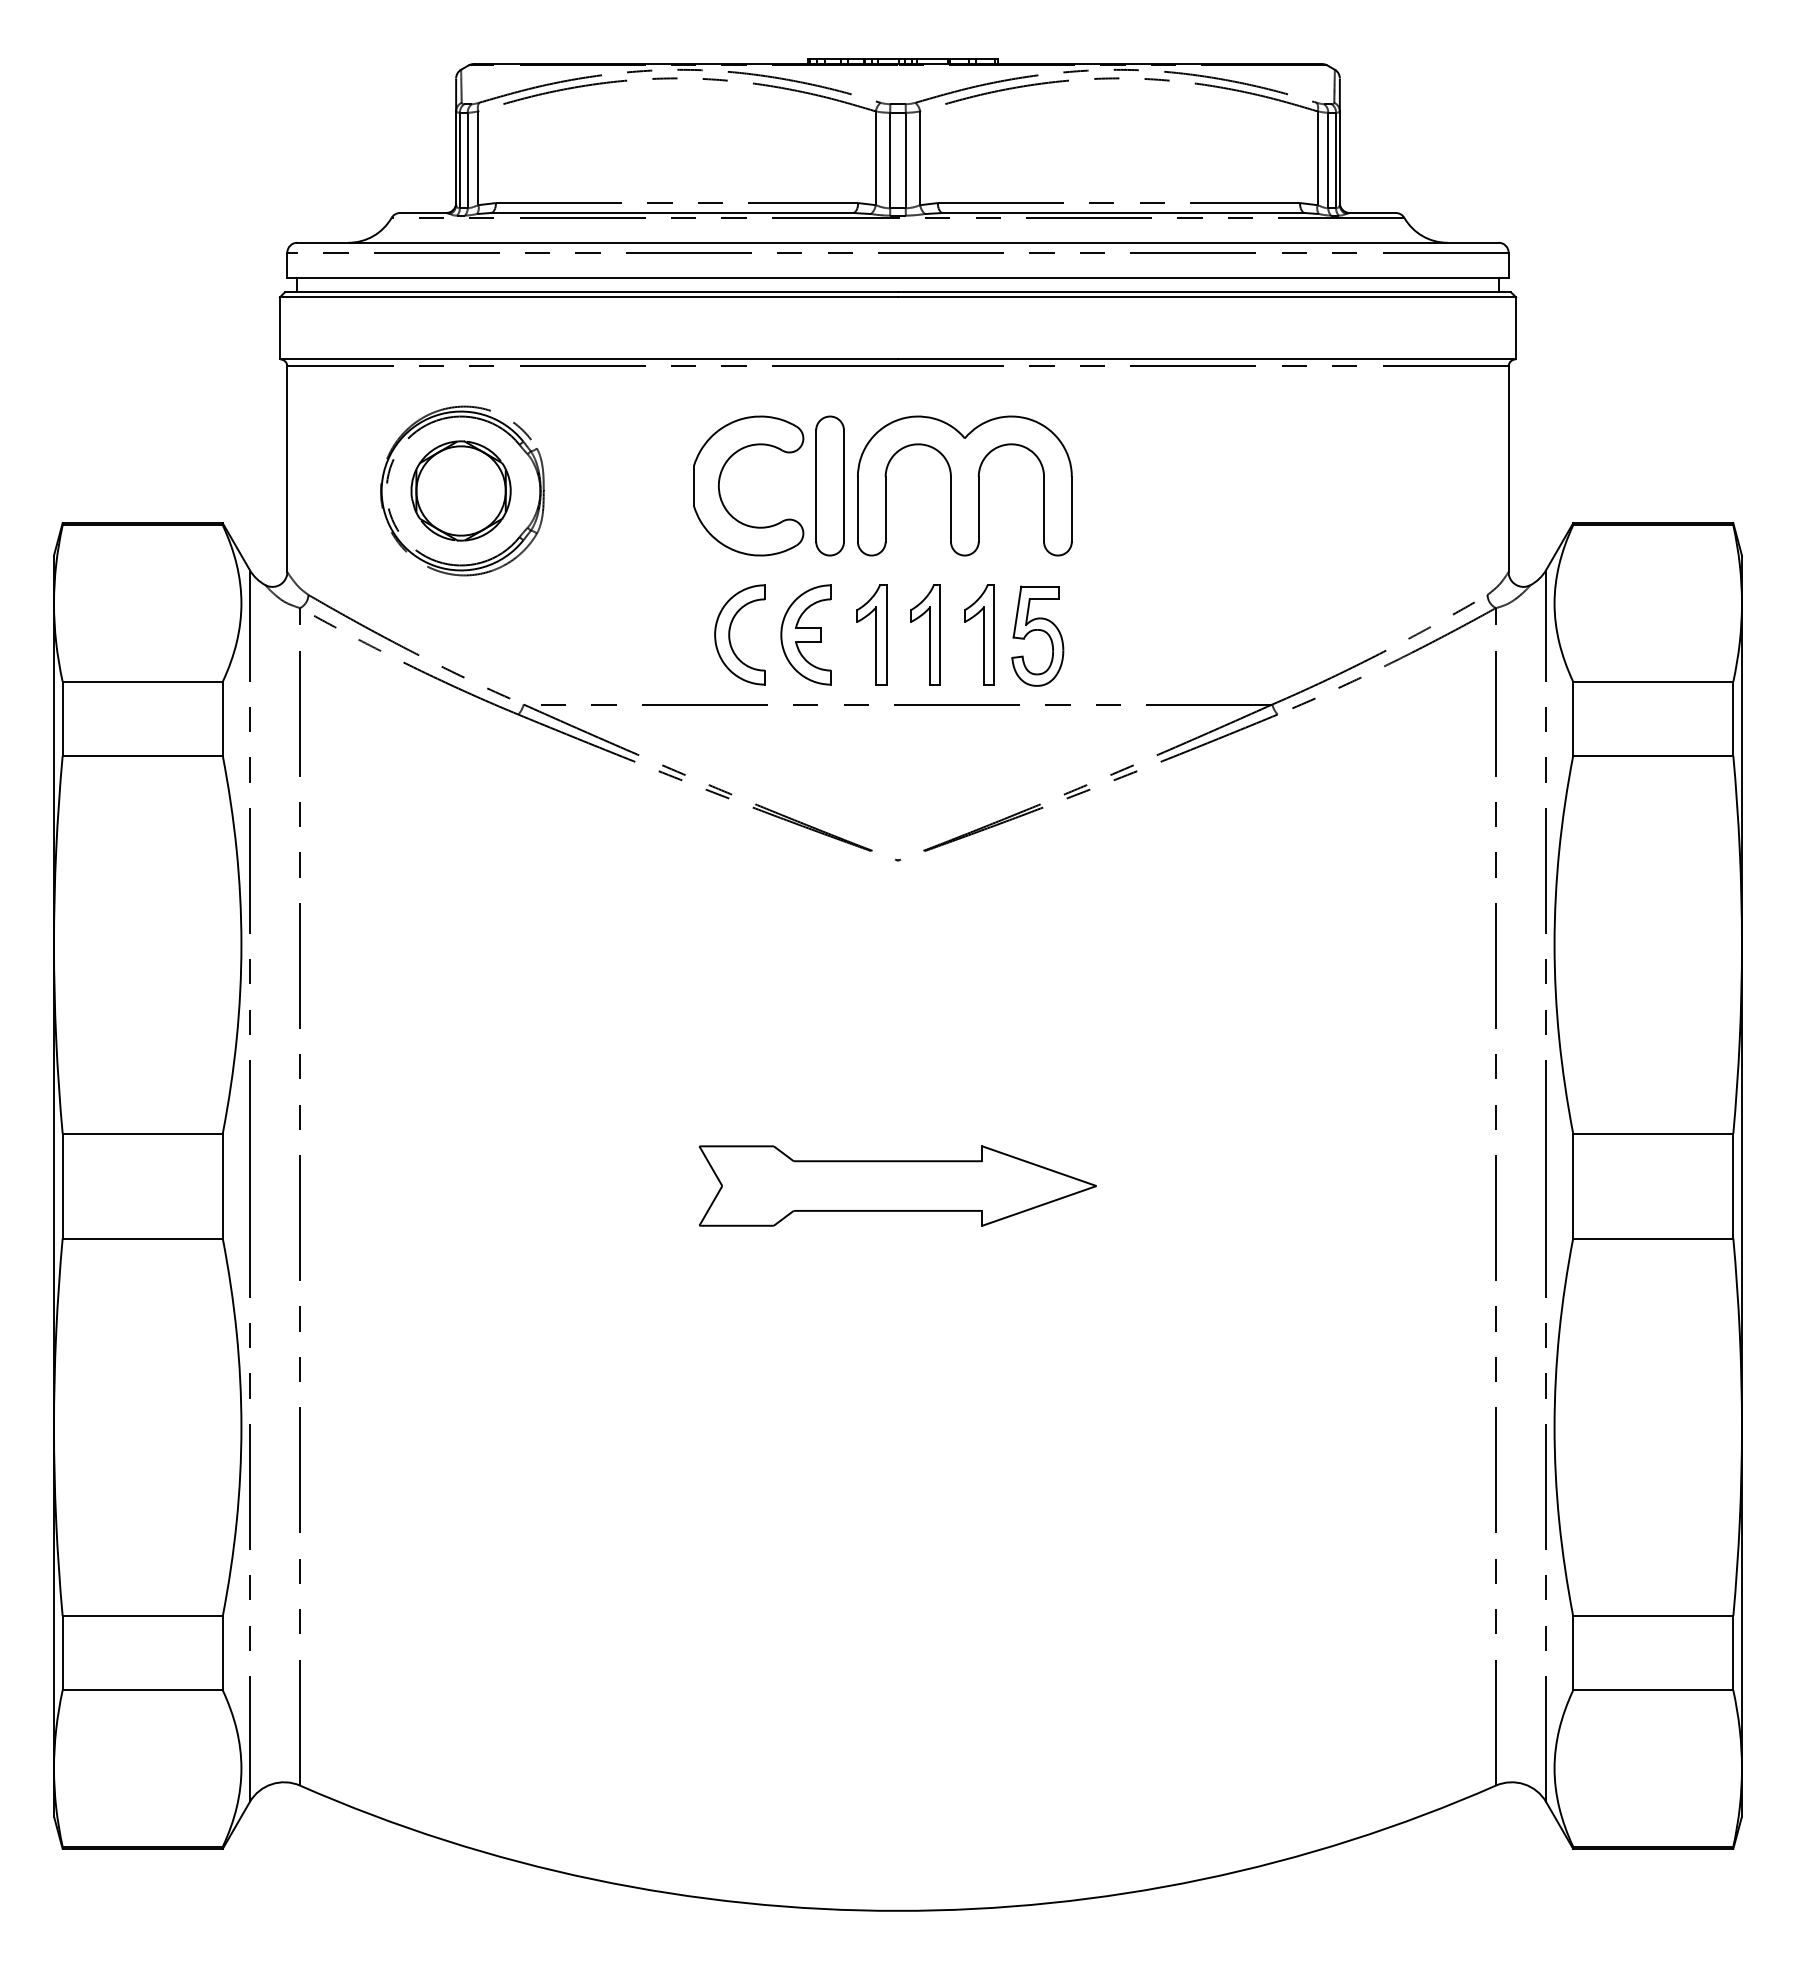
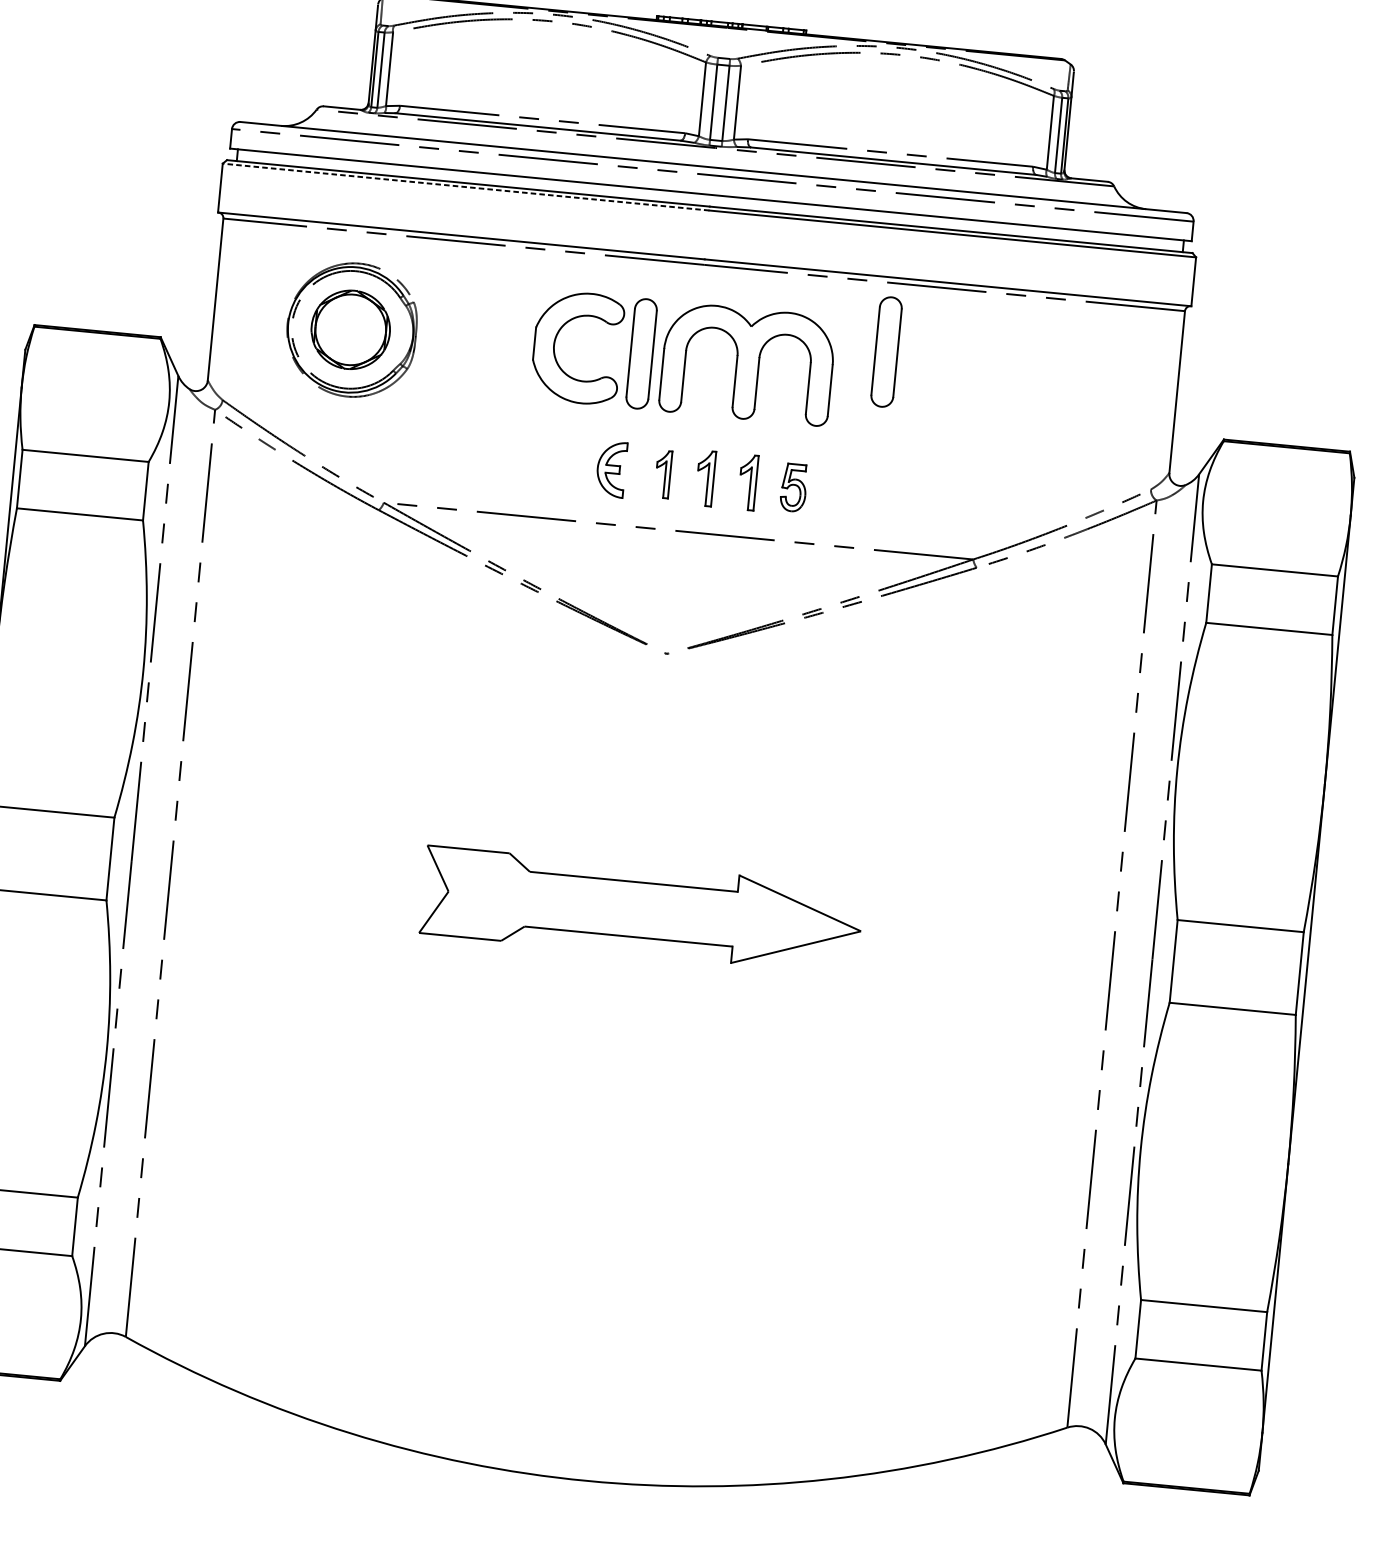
line: (588, 297) -> (465, 187), solid -> dashed
part: (1137, 453) -> (886, 351), added
part: (730, 634) -> (551, 463), removed
part: (805, 634) -> (611, 468), size x0.7
part: (871, 634) -> (663, 473), size x0.6
part: (925, 634) -> (705, 478), size x0.7
part: (979, 634) -> (748, 482), size x0.7
part: (1037, 635) -> (793, 487), size x0.6
part: (897, 1185) -> (641, 909), size x1.4

